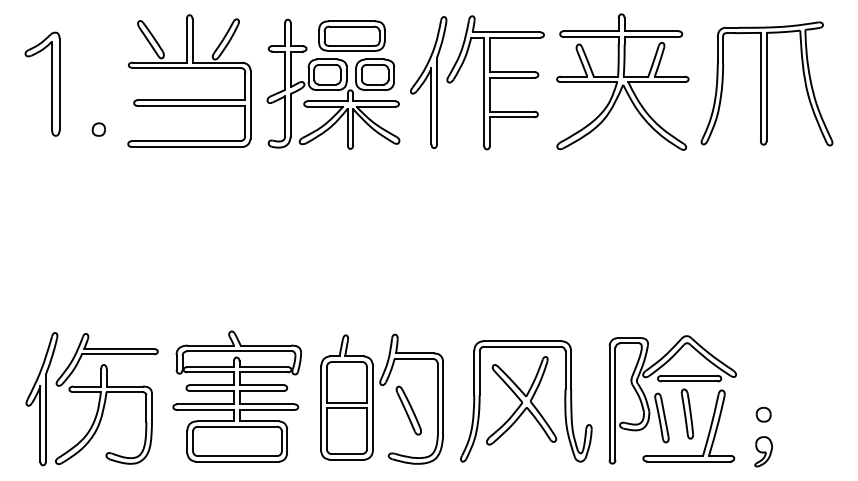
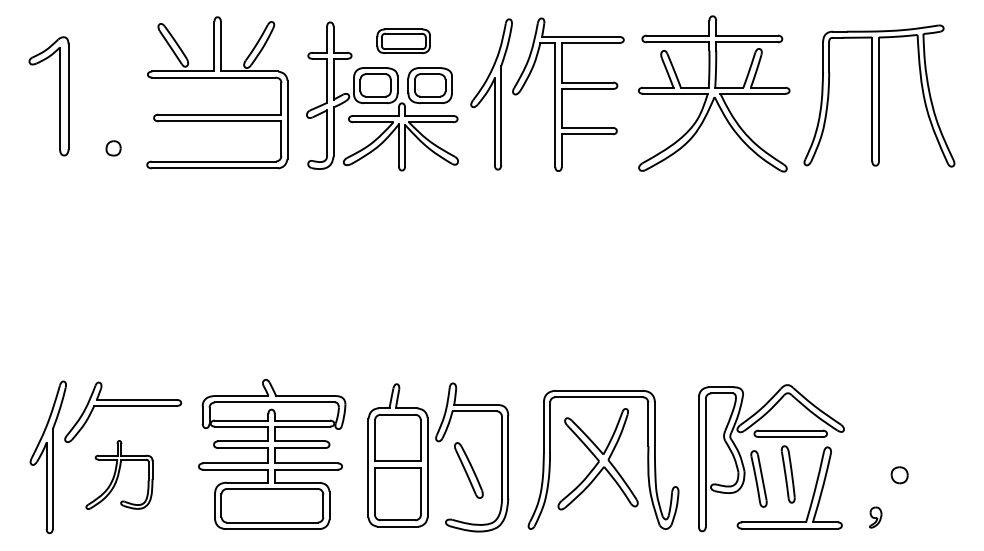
part: (351, 36) -> (403, 41), size x0.7
part: (104, 414) -> (119, 474), size x0.6
part: (763, 414) -> (899, 475), moved
part: (763, 451) -> (875, 517), size x0.6

